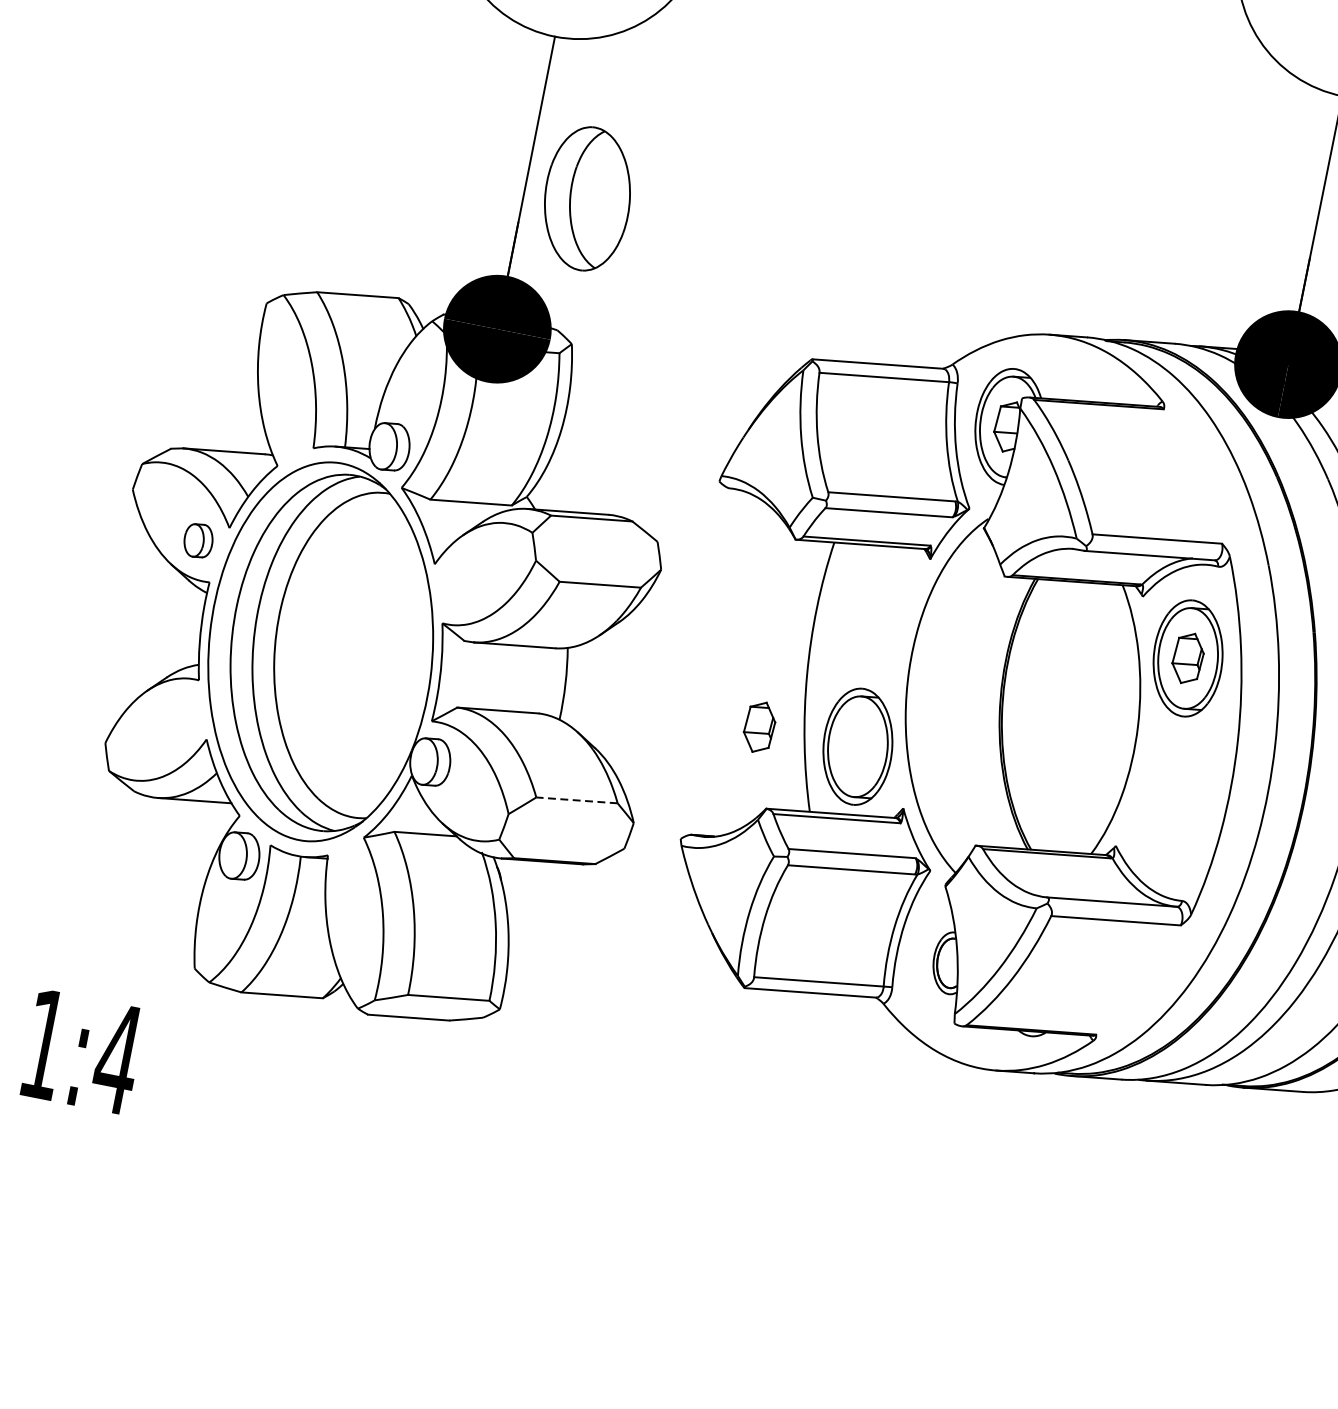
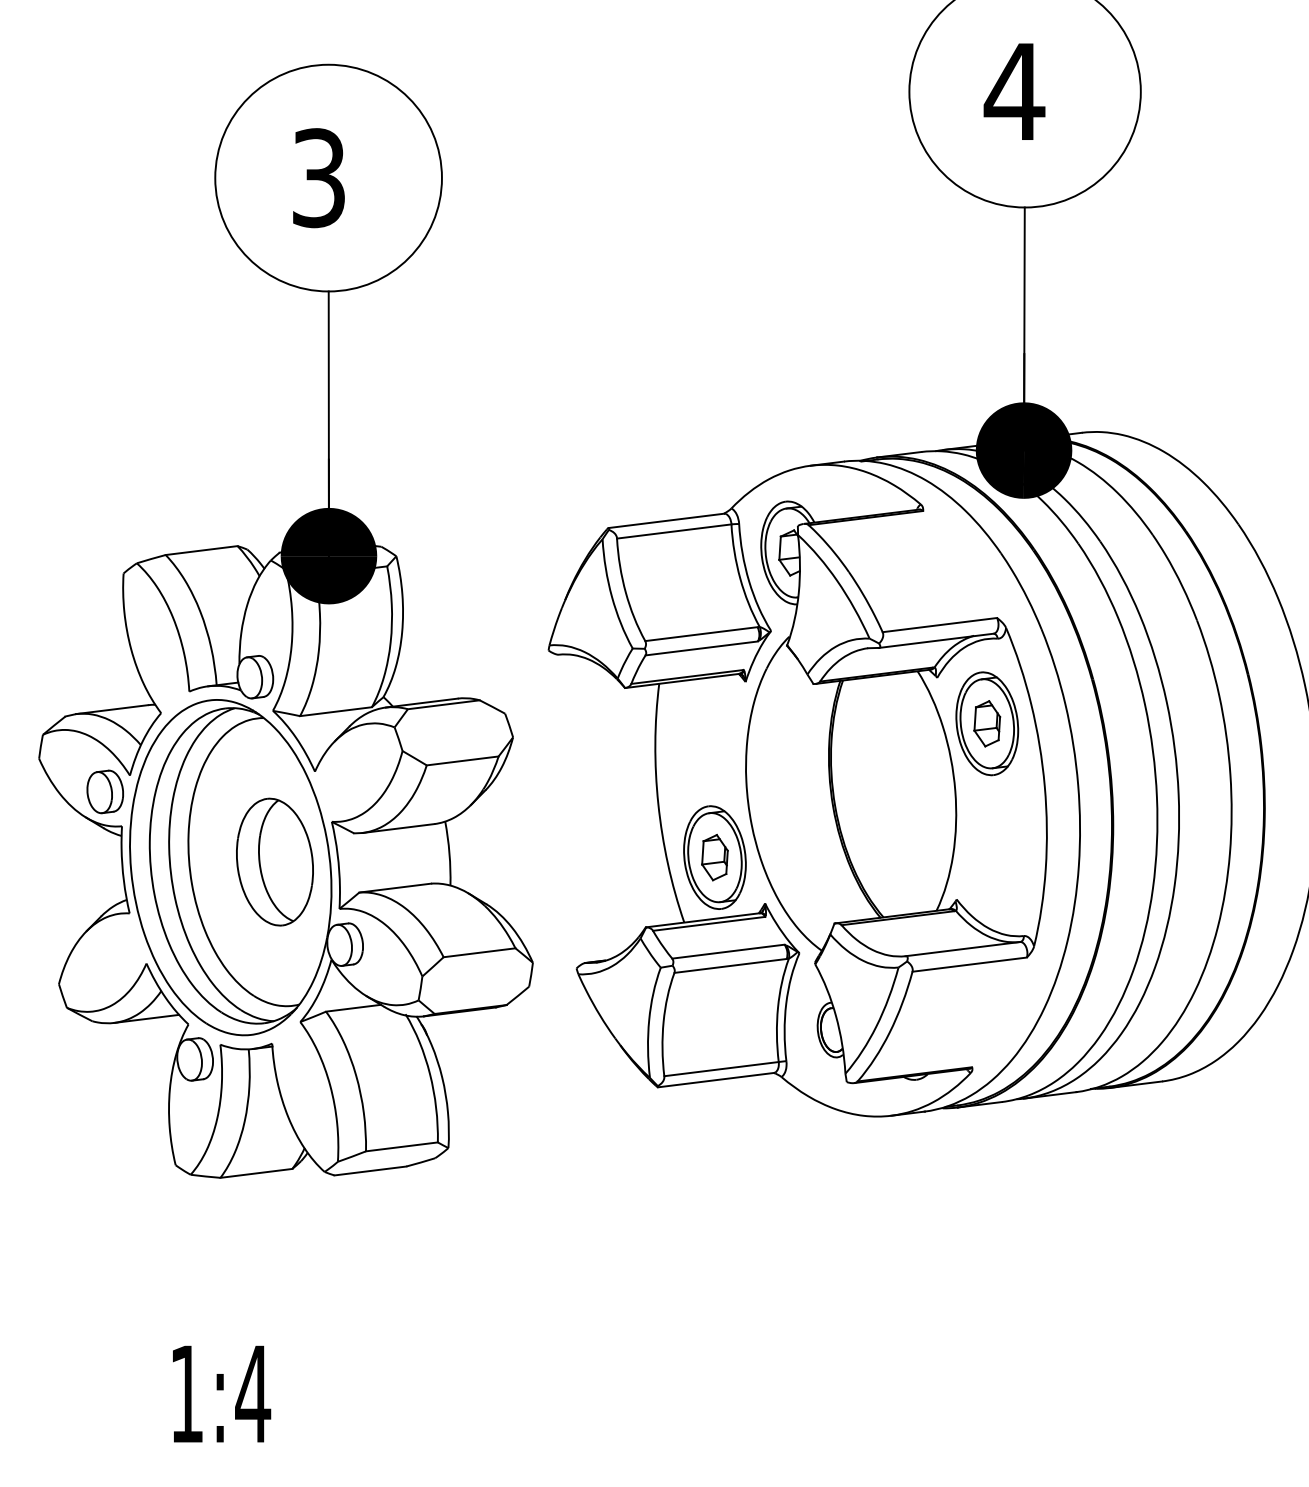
part: (587, 198) -> (274, 861), moved
part: (197, 540) -> (104, 791), size x1.43
part: (759, 727) -> (714, 857), moved
line: (576, 800) -> (479, 952), dashed -> solid
text: (83, 1051) -> (222, 1393), moved

